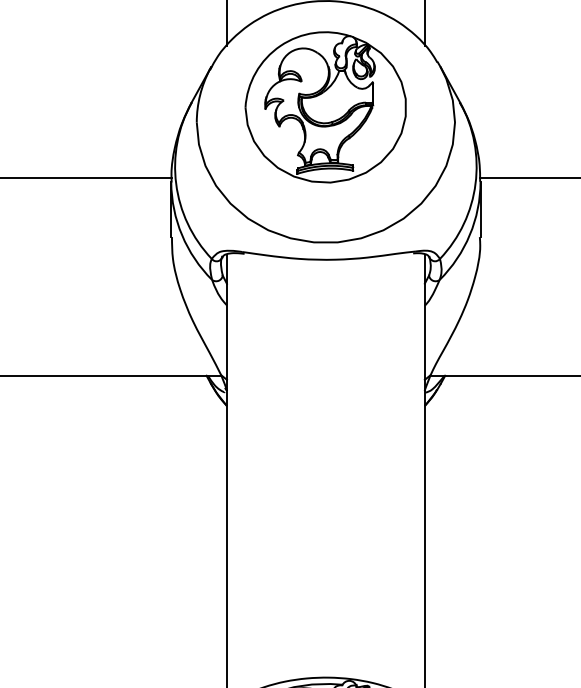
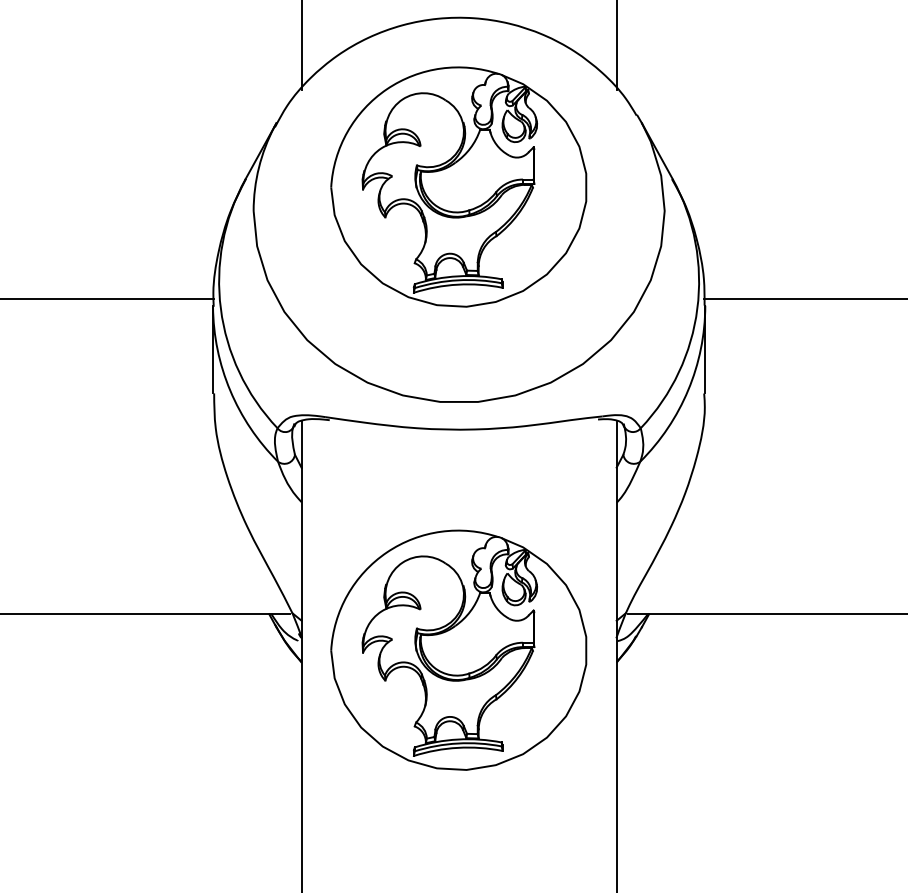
part: (325, 398) -> (458, 650), added

